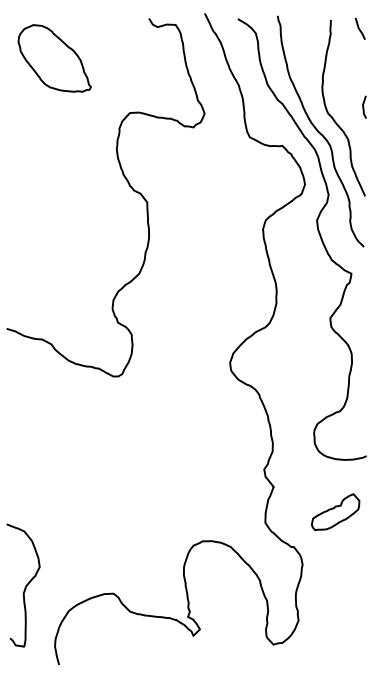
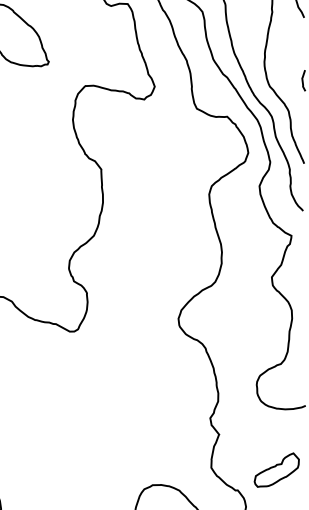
part: (335, 512) -> (276, 470), moved

